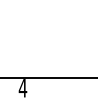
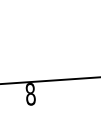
text: (22, 88) -> (30, 94), 4 -> 8

